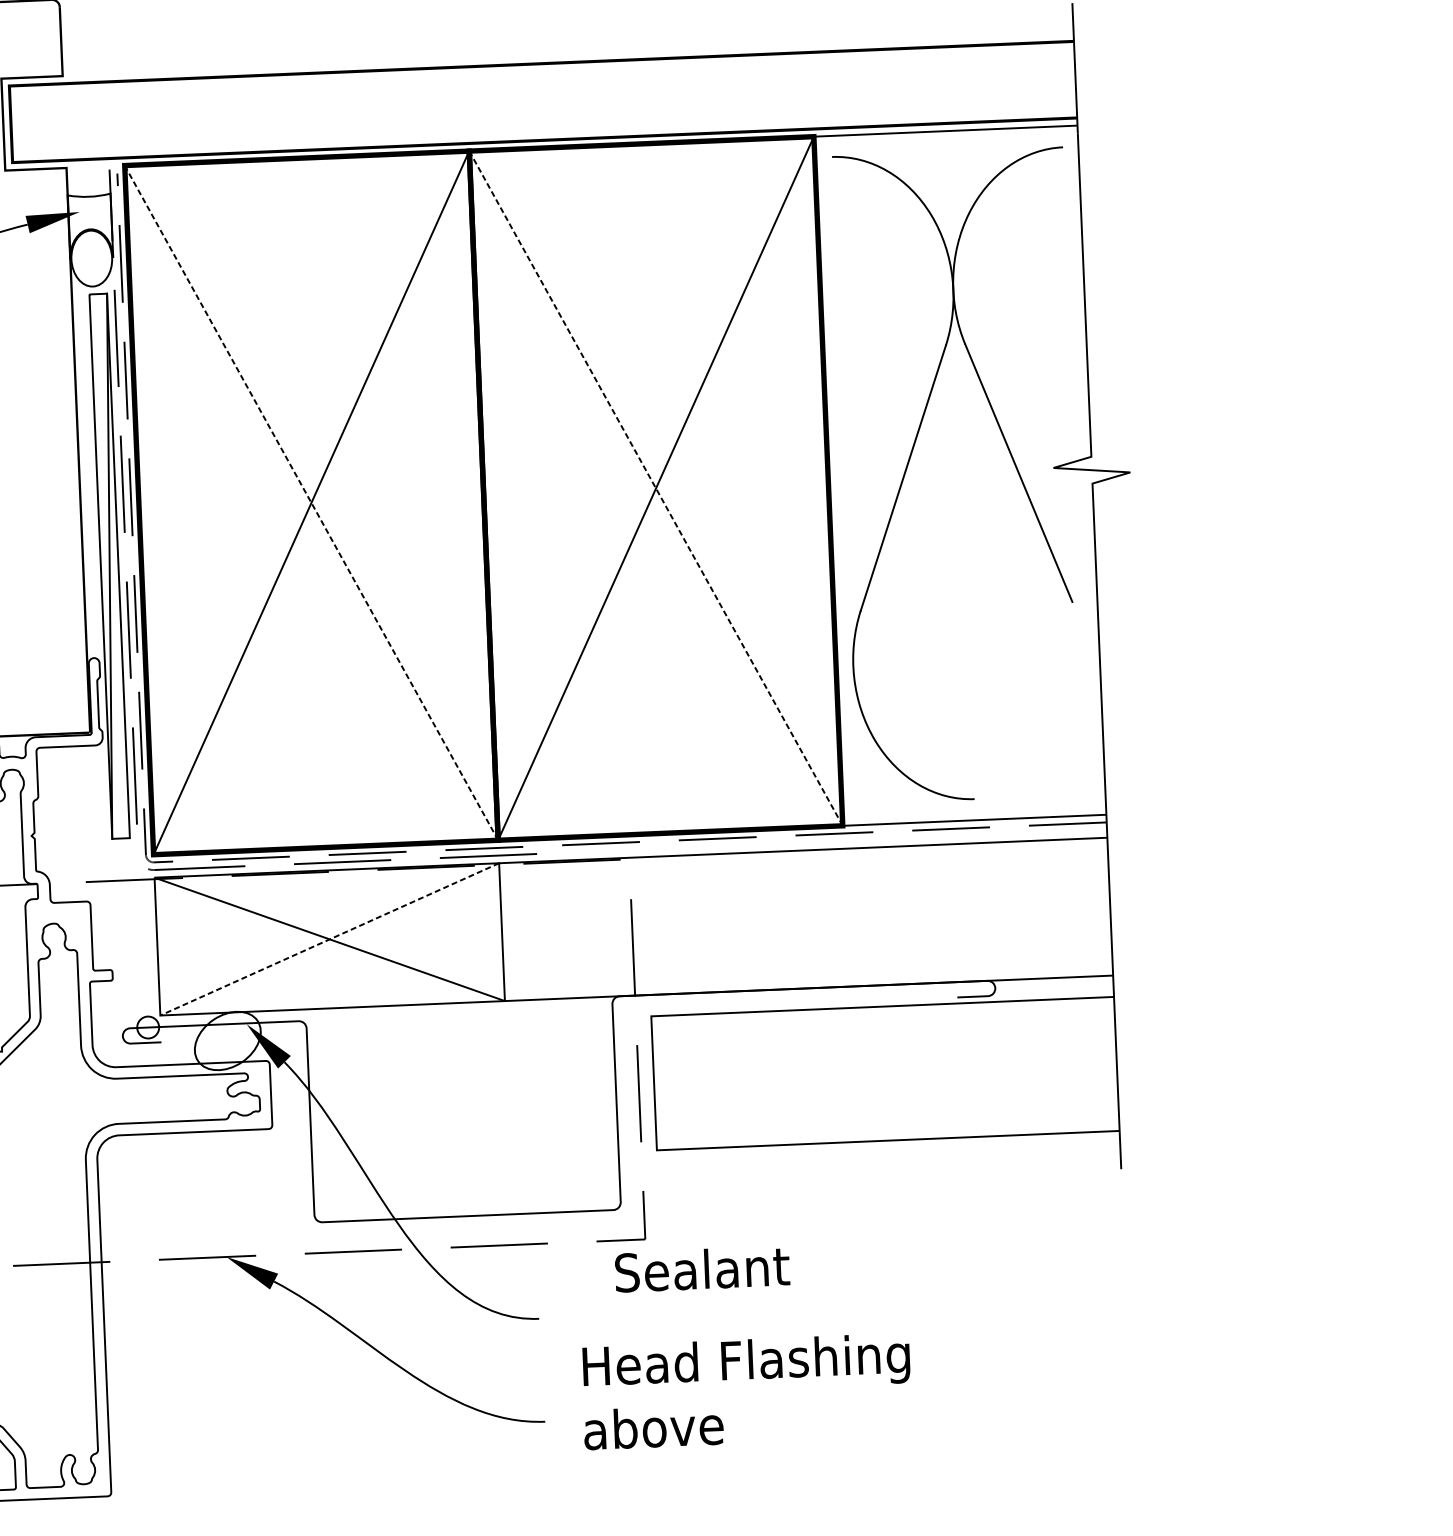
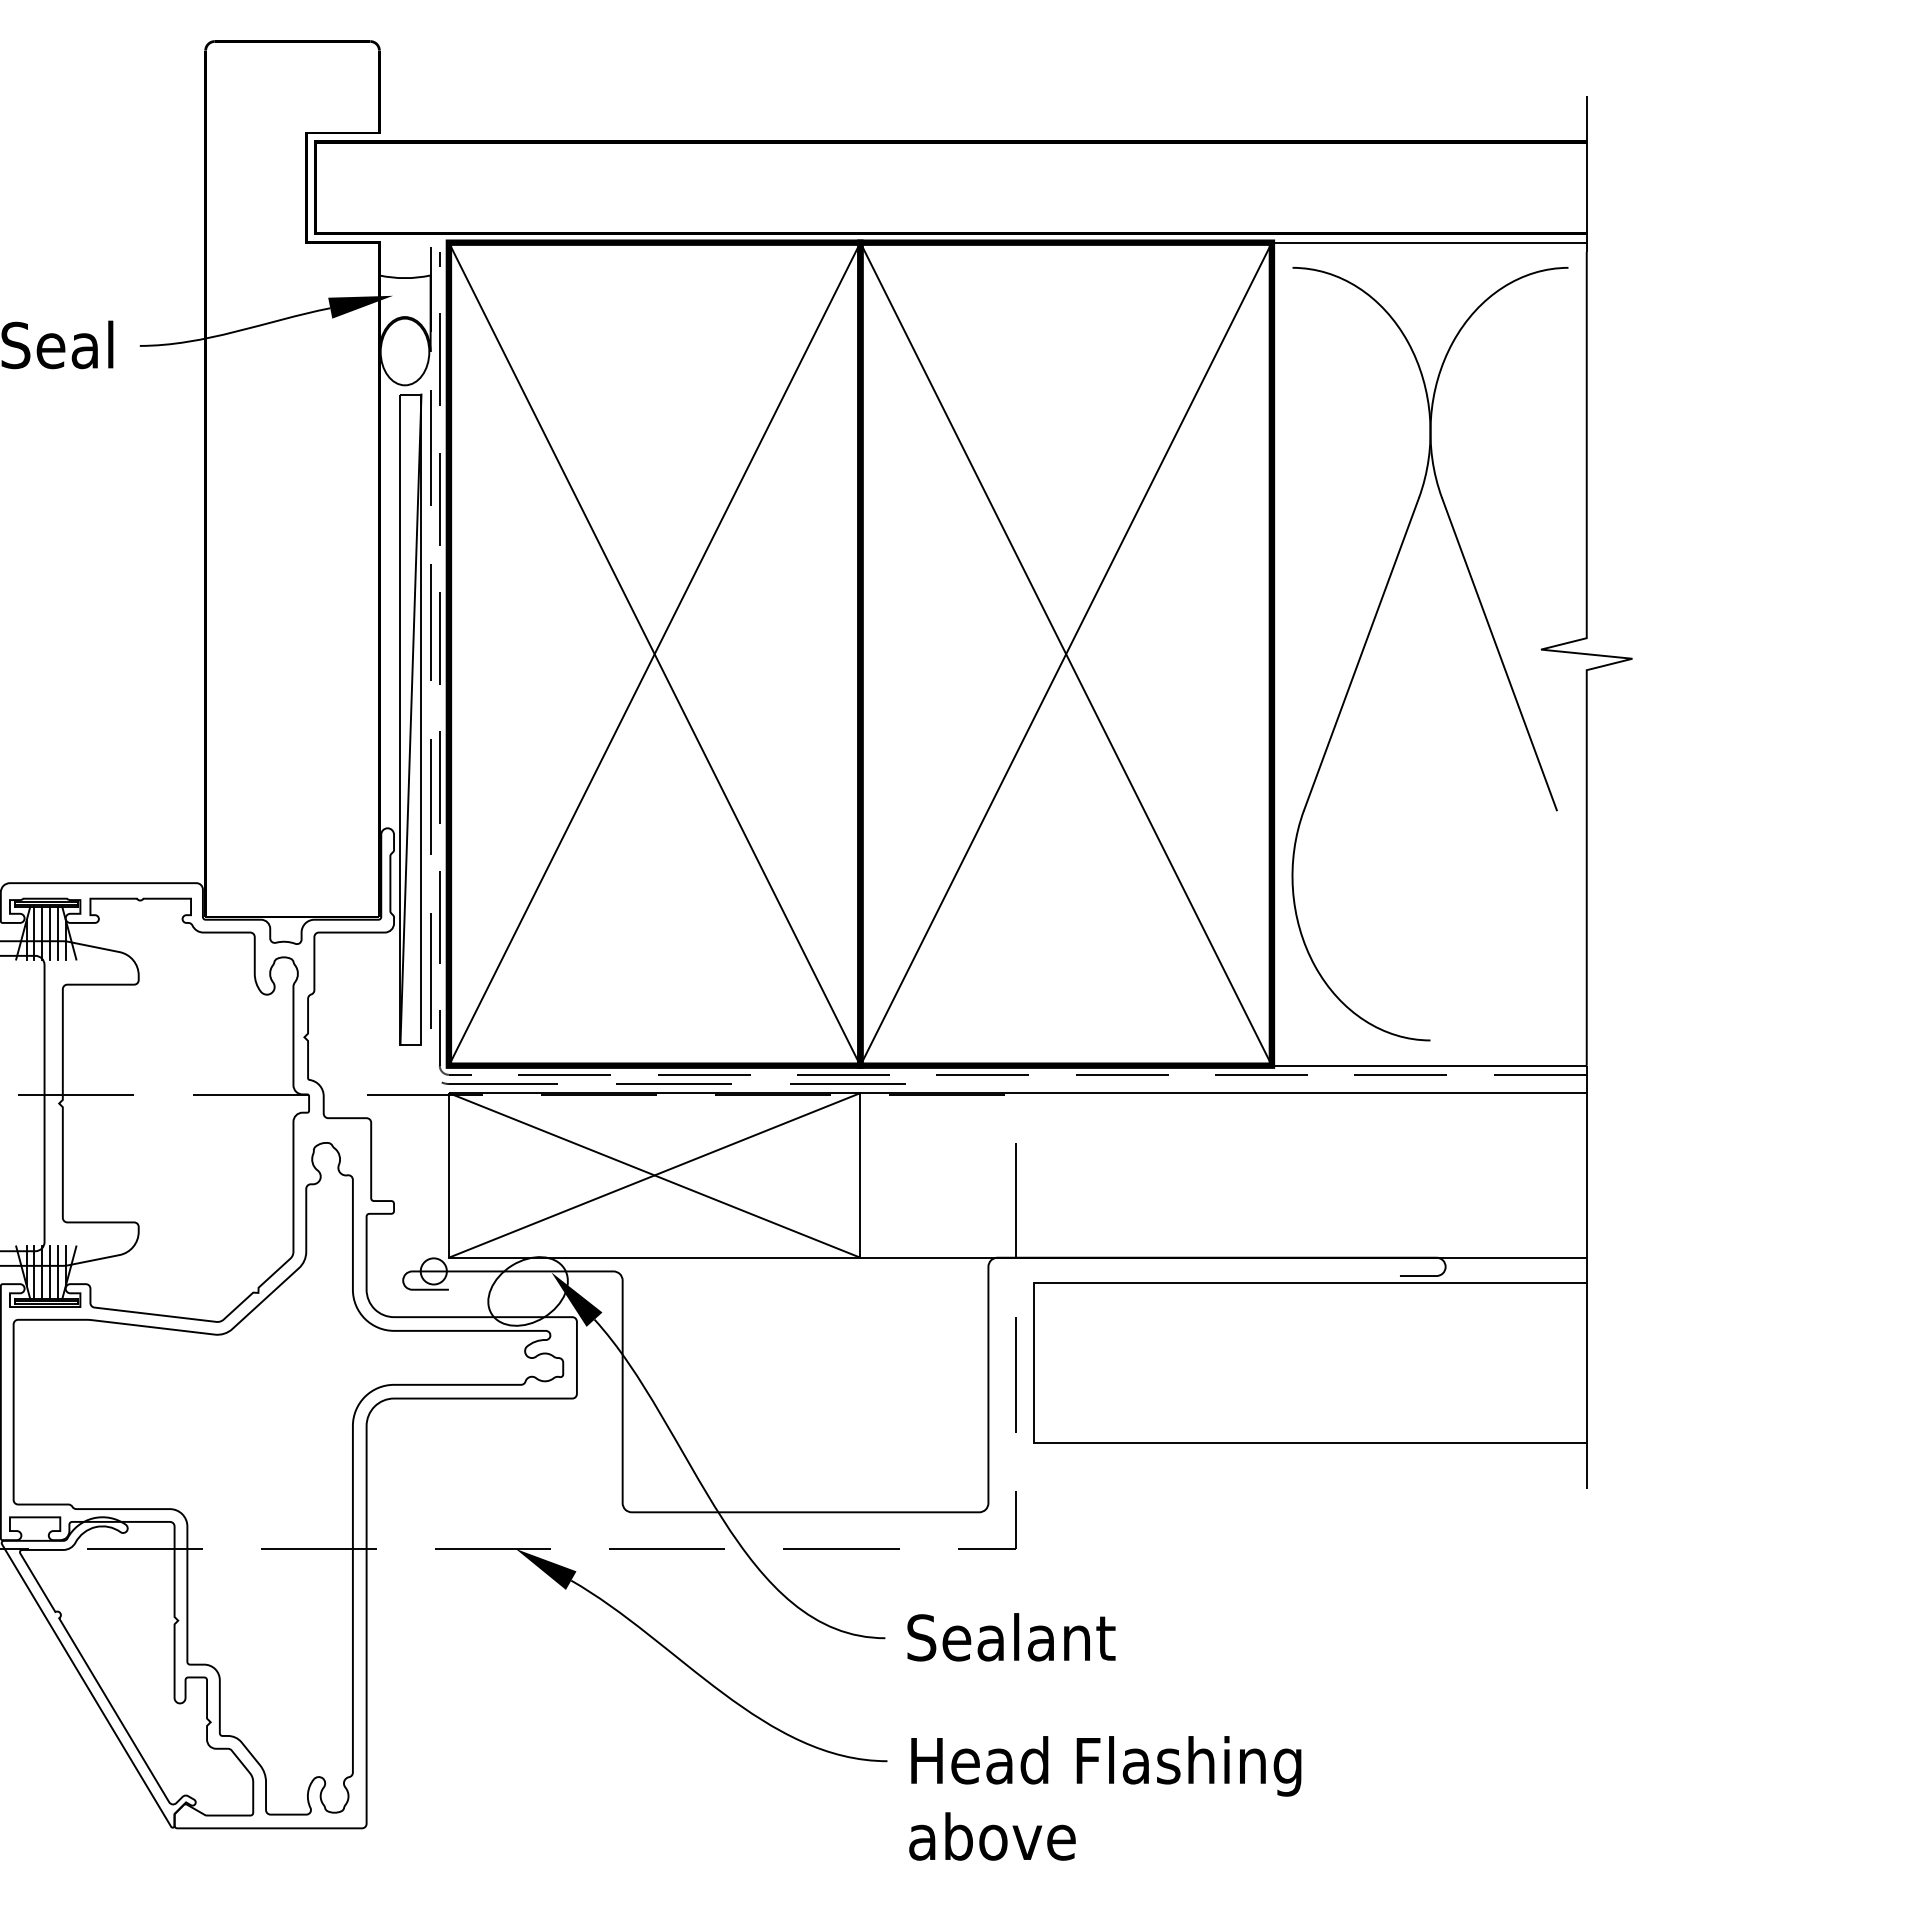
line: (656, 488) -> (1066, 654), dashed -> solid
line: (311, 503) -> (654, 654), dashed -> solid
line: (329, 939) -> (654, 1175), dashed -> solid
text: (702, 1269) -> (1011, 1637), moved
text: (747, 1391) -> (1105, 1798), moved

